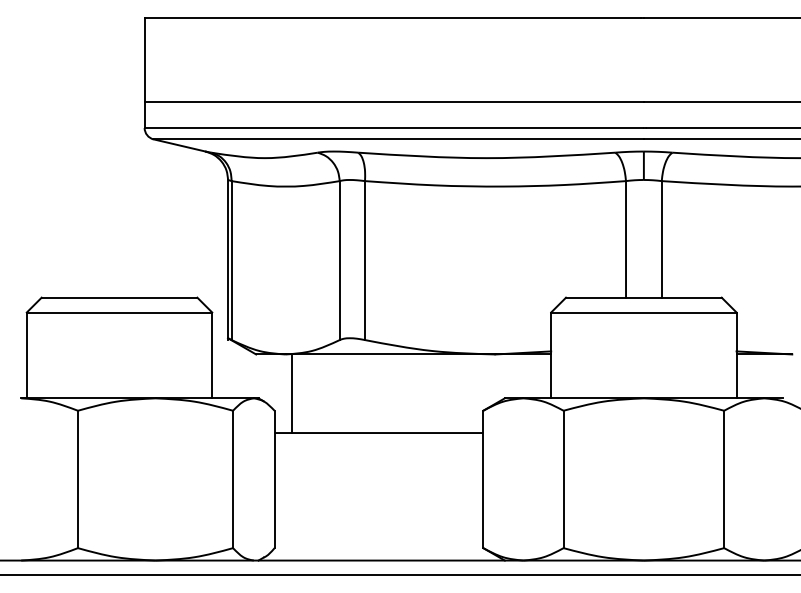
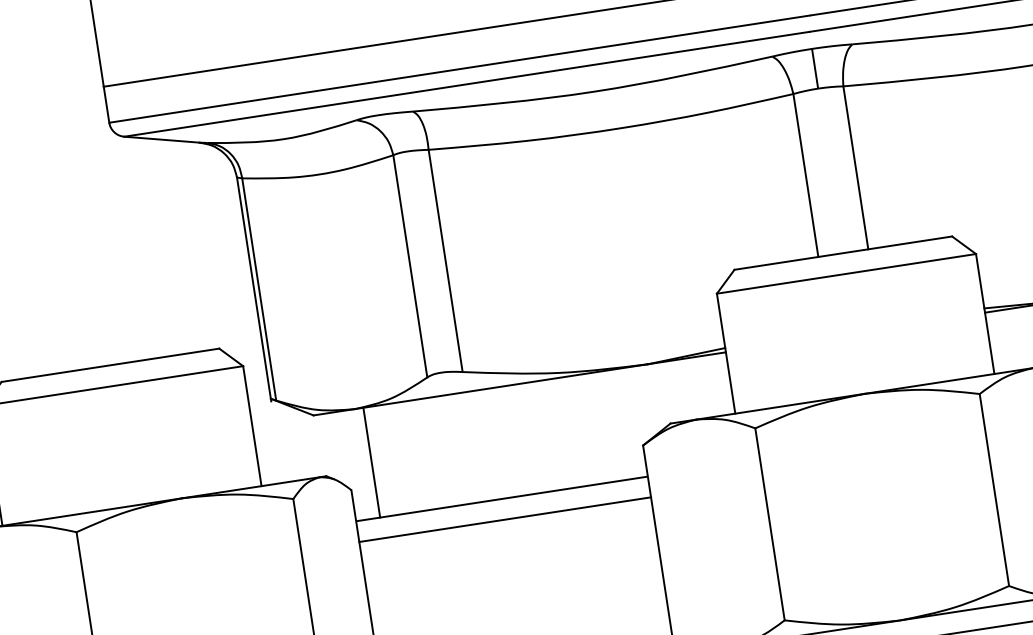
line: (378, 447) -> (504, 519), added

